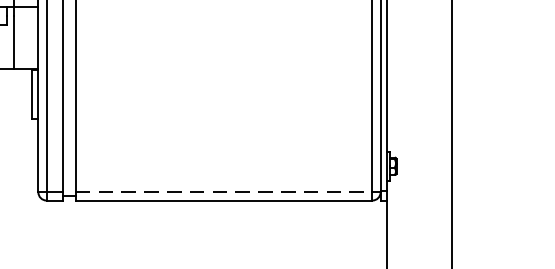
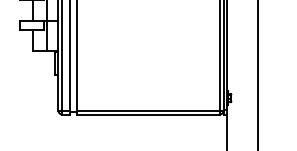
line: (224, 192) -> (148, 110), dashed -> solid

